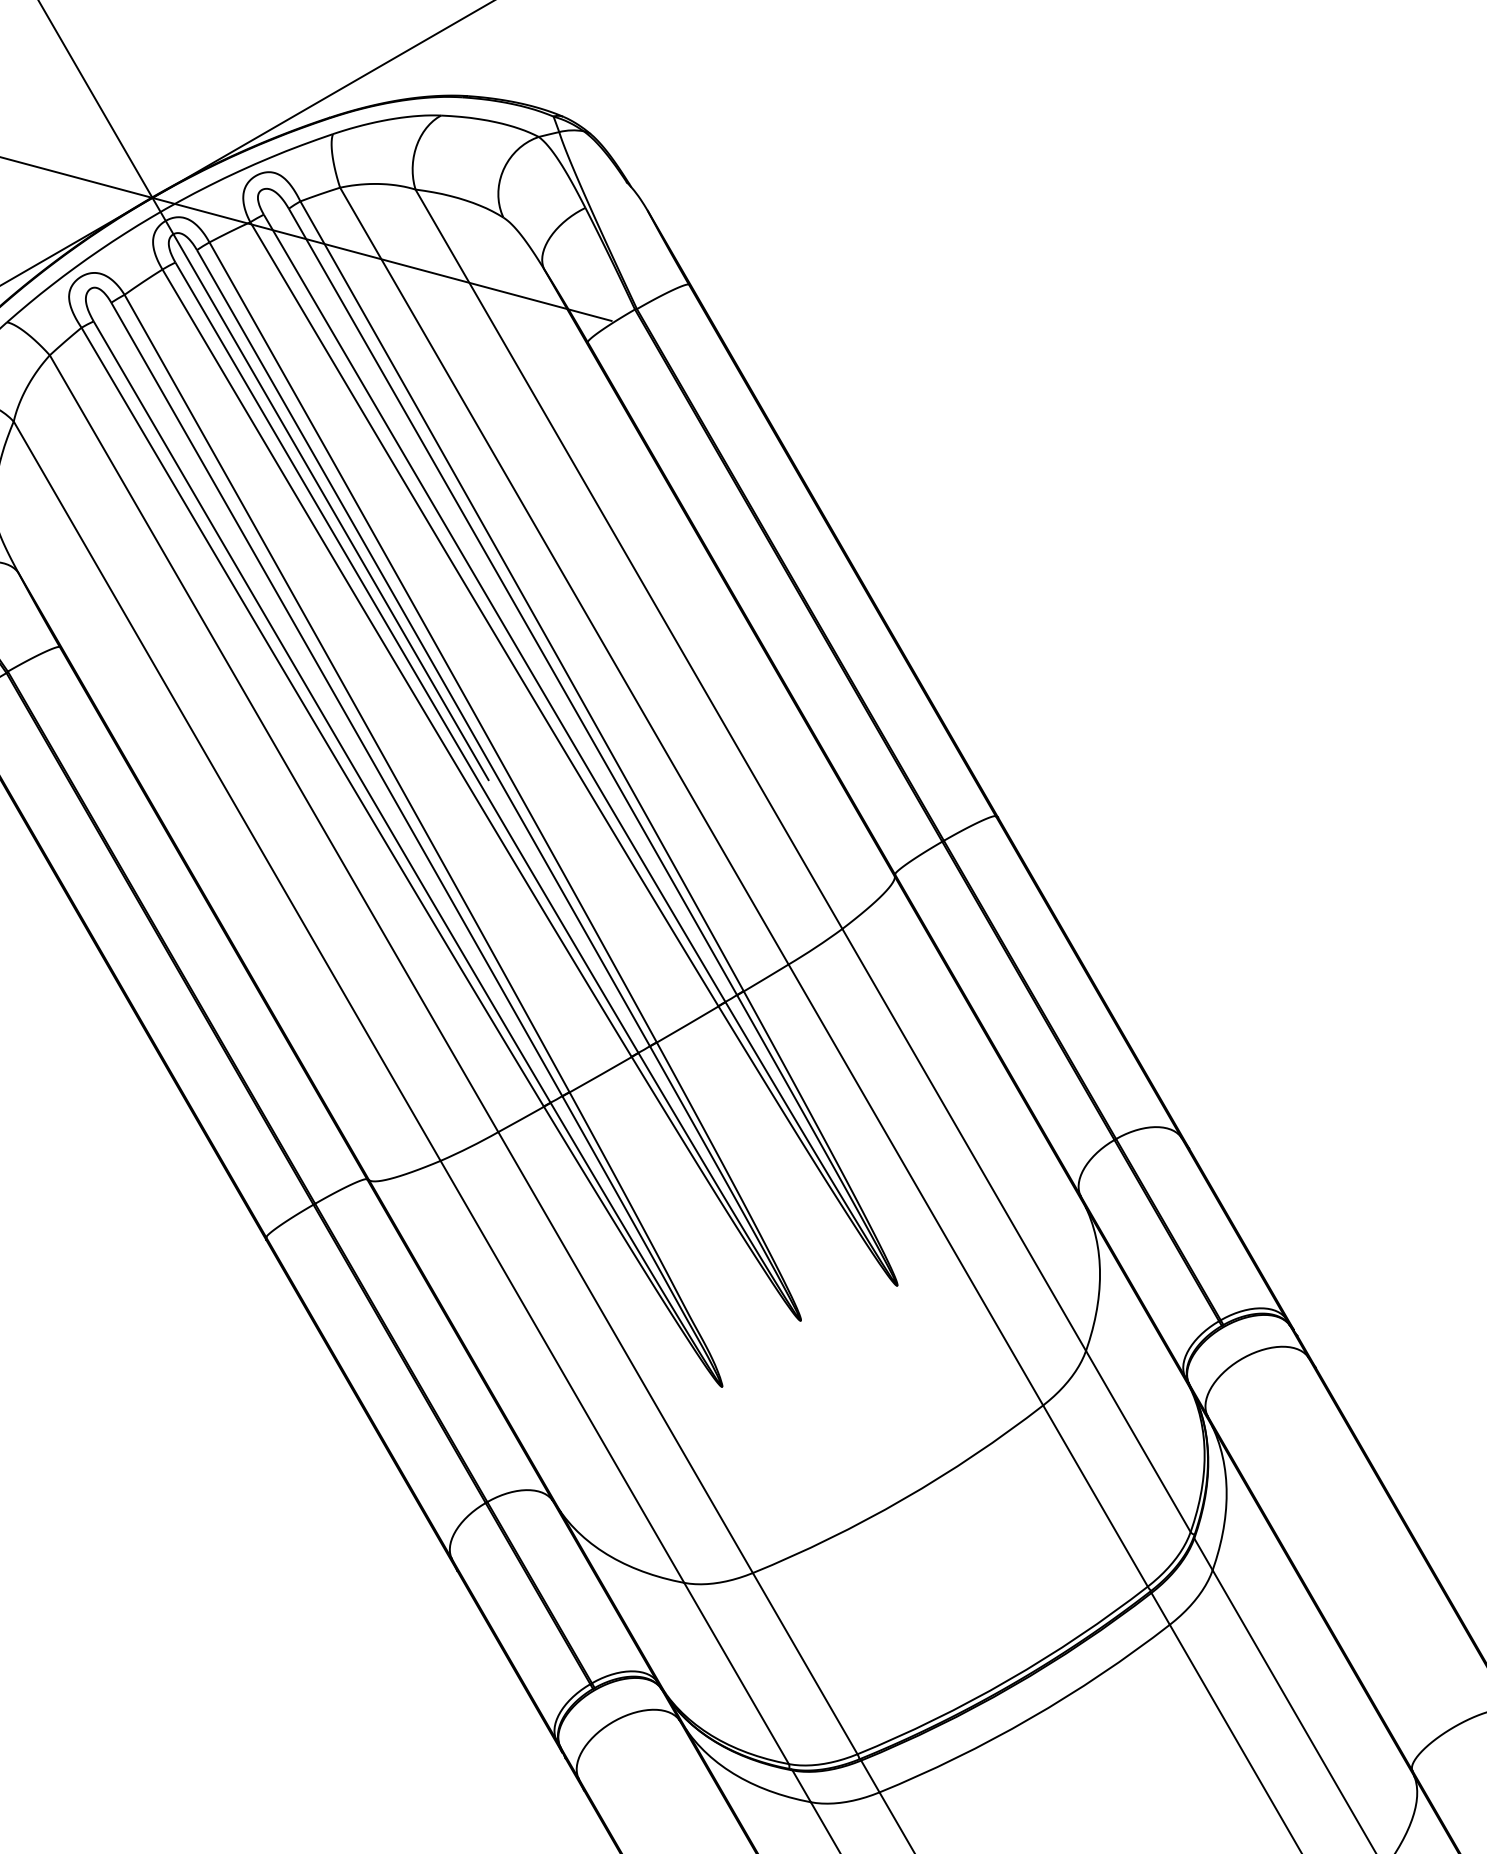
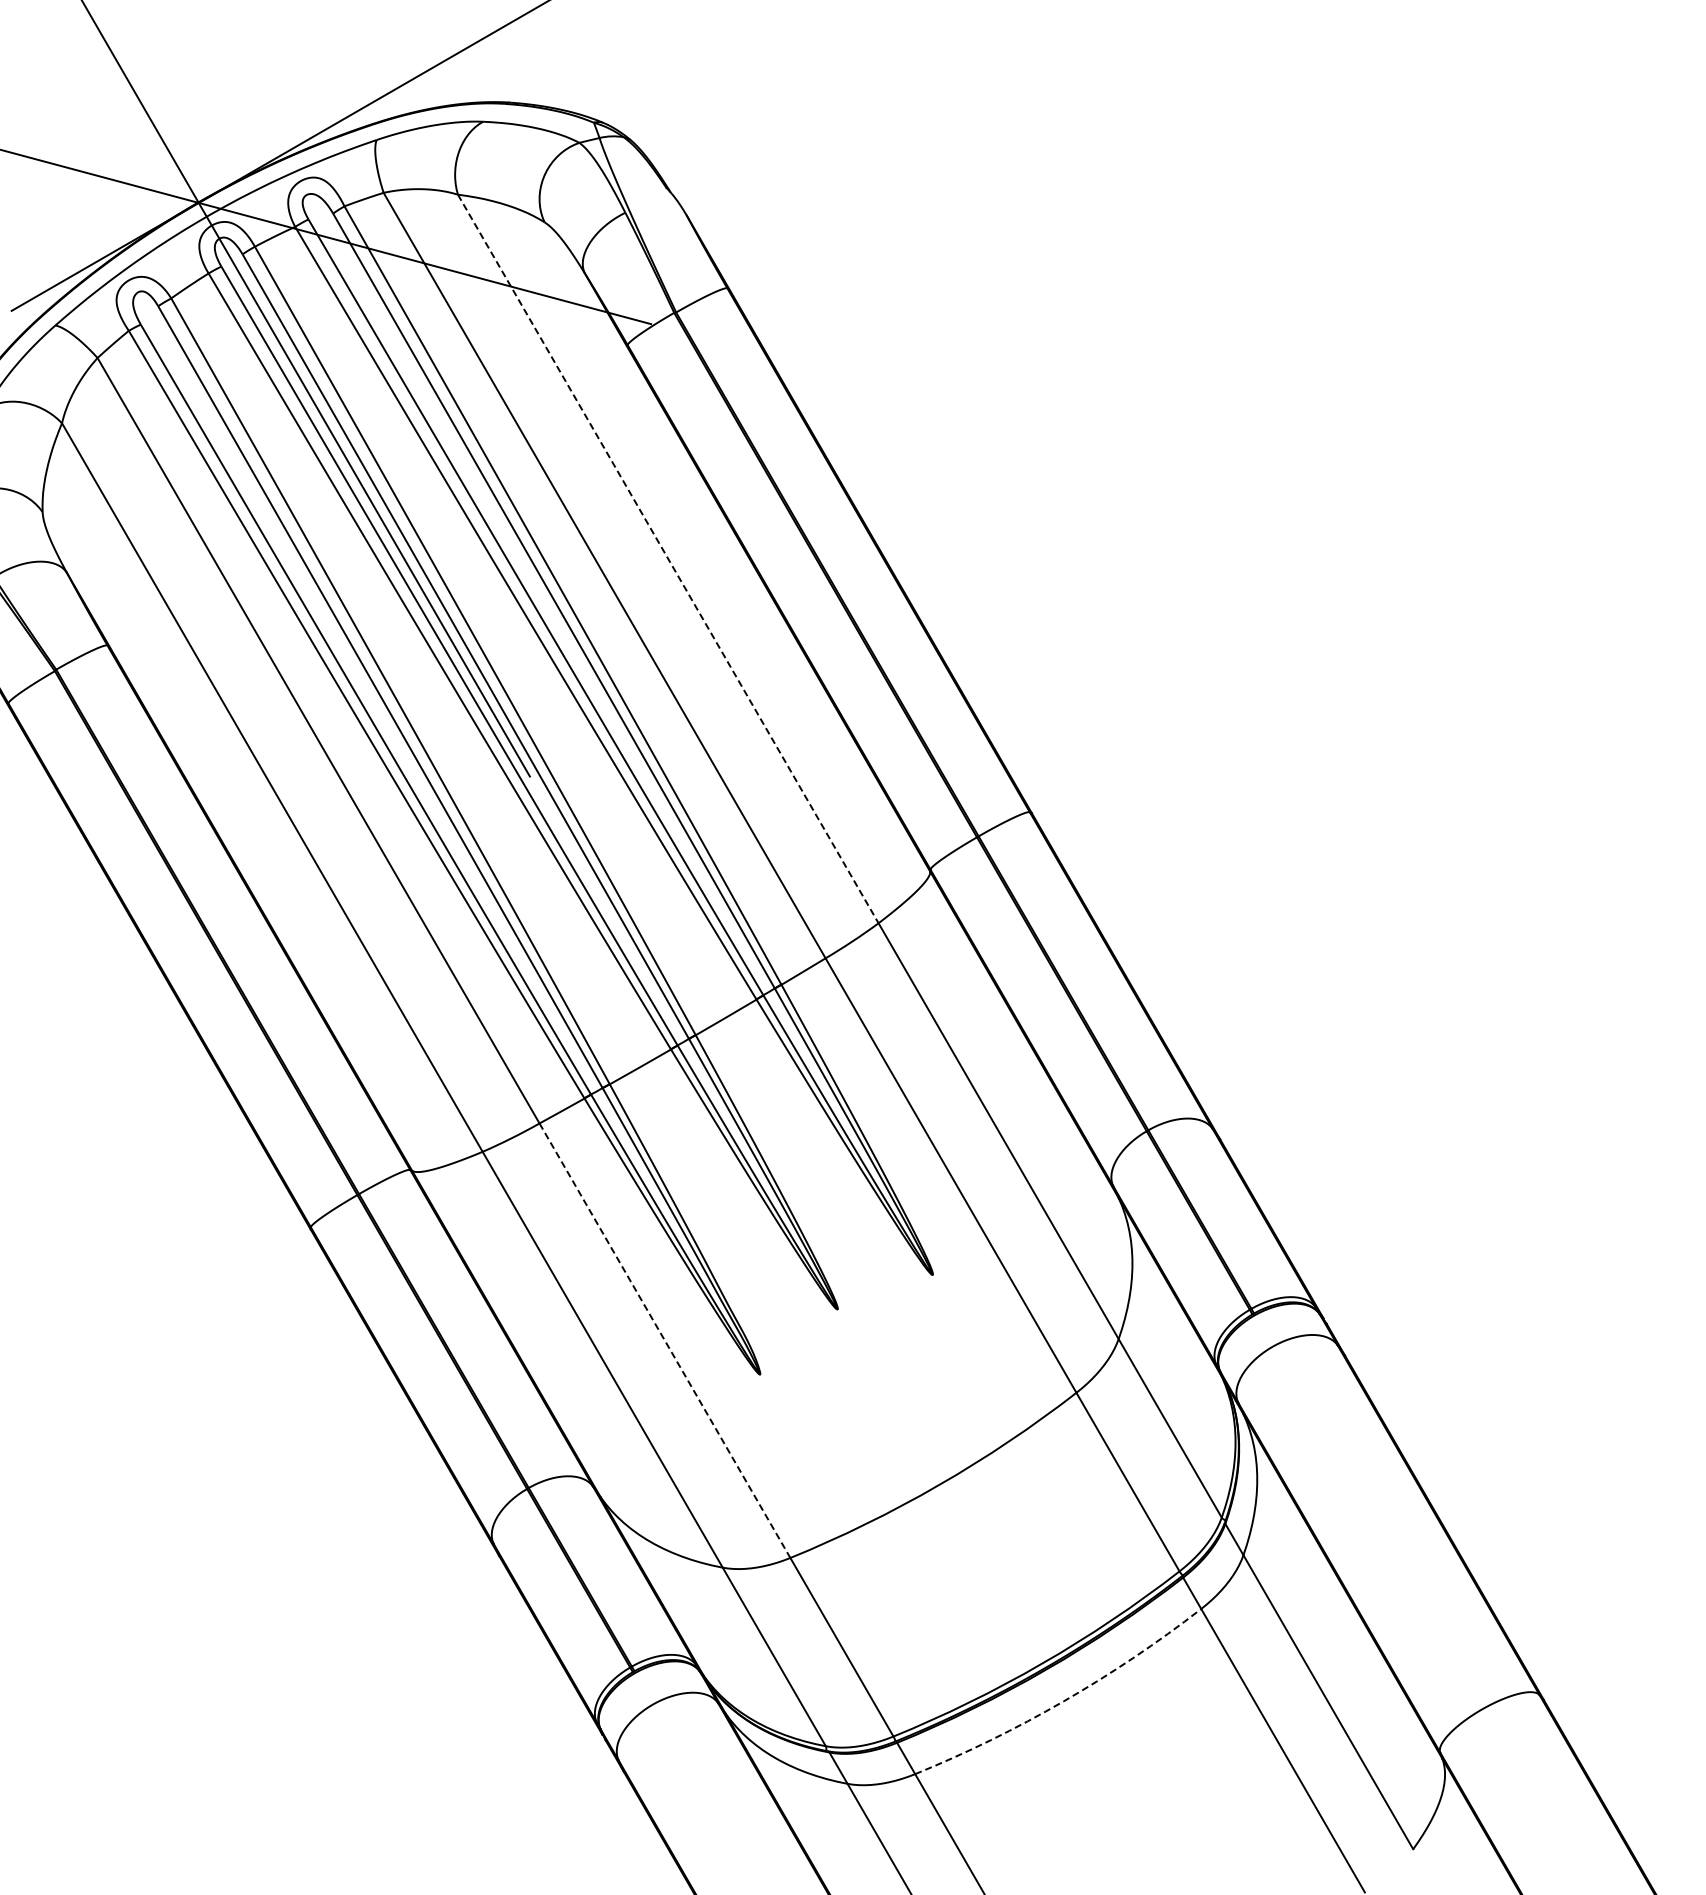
line: (629, 558) -> (668, 558), solid -> dashed
line: (625, 1352) -> (664, 1340), solid -> dashed
arc: (1030, 1718) -> (1063, 1701), solid -> dashed

